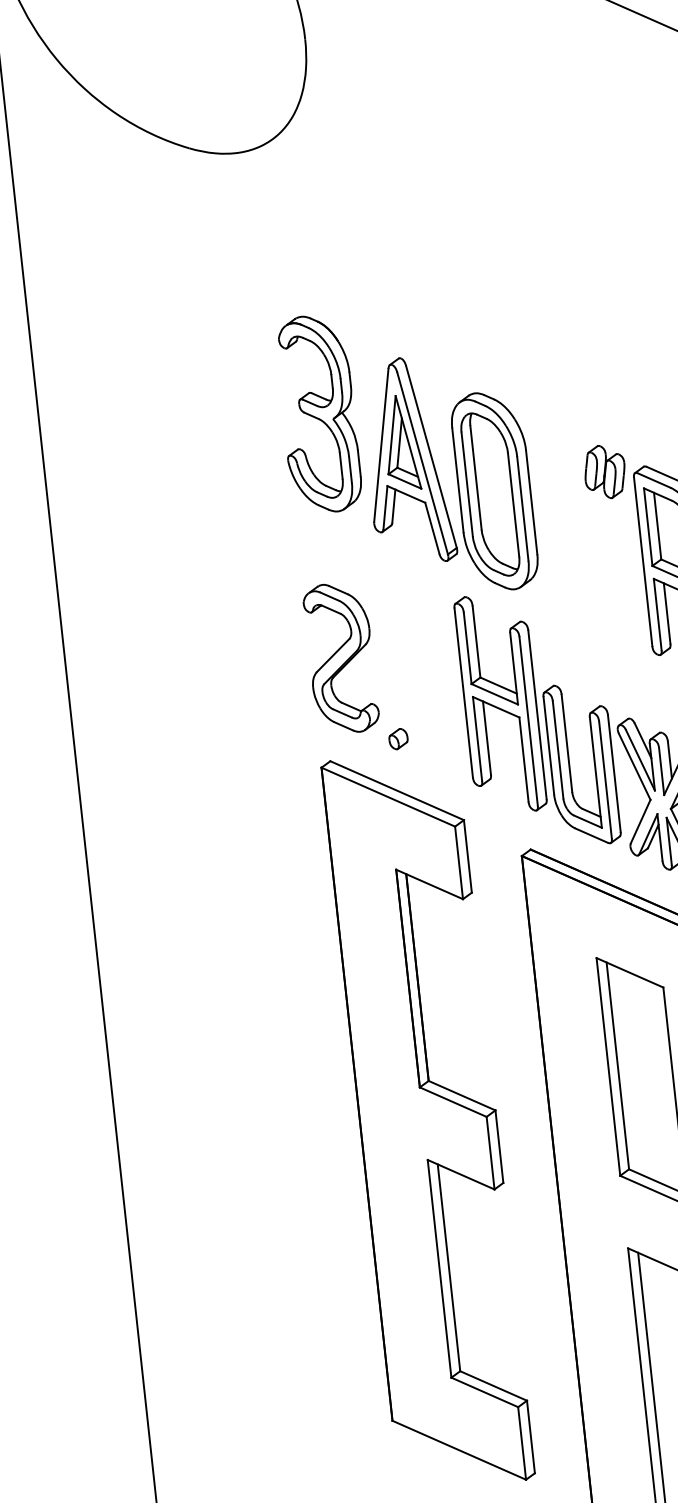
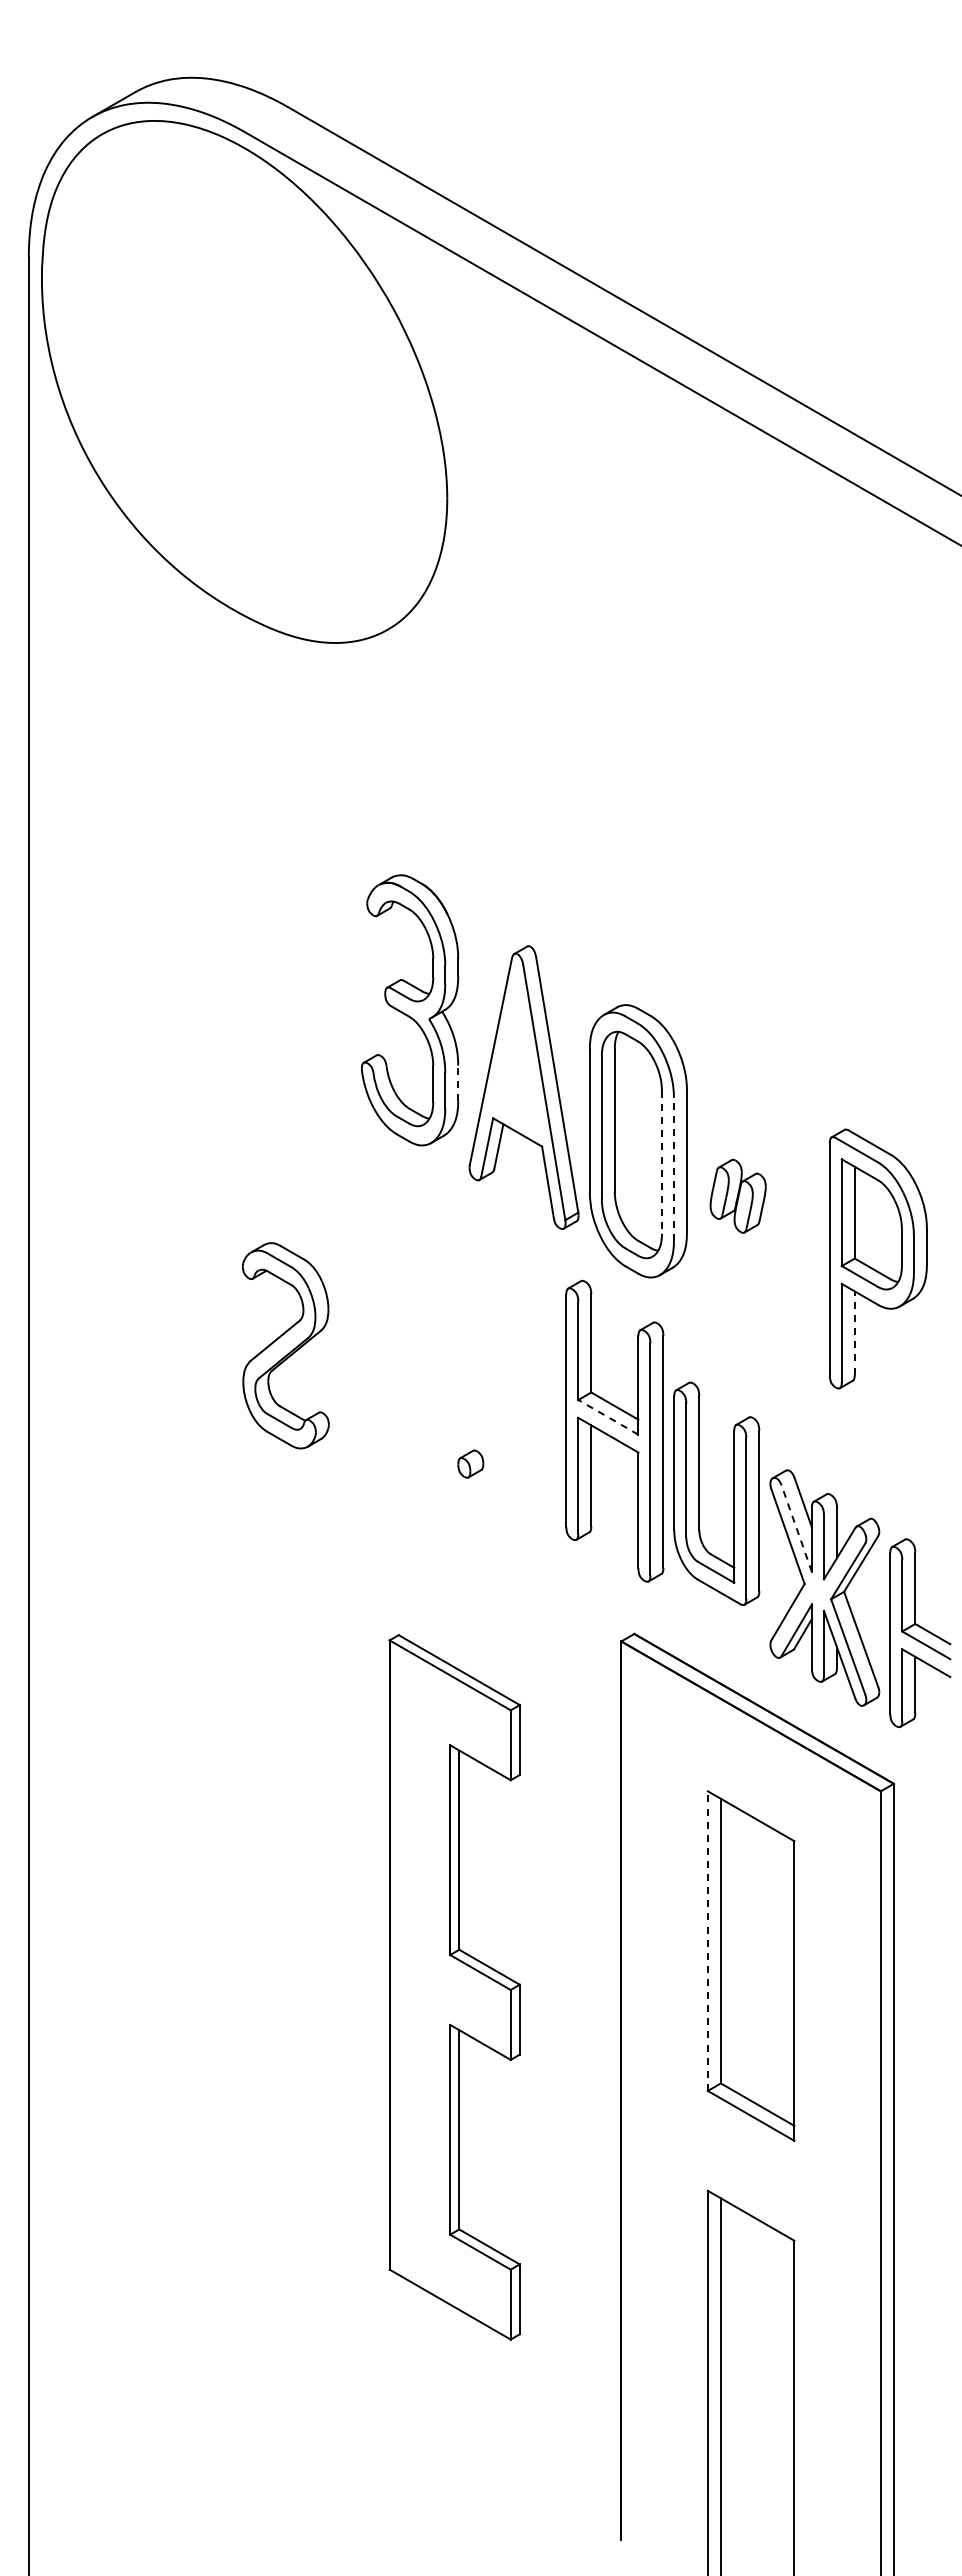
part: (400, 442) -> (517, 1061), removed
line: (359, 463) -> (458, 1083), solid -> dashed
part: (604, 471) -> (737, 1195), moved
line: (513, 504) -> (661, 1162), solid -> dashed
line: (522, 508) -> (673, 1168), solid -> dashed
line: (666, 613) -> (854, 1333), solid -> dashed
part: (340, 658) -> (285, 1345), moved
line: (494, 694) -> (608, 1417), solid -> dashed
line: (640, 760) -> (796, 1528), solid -> dashed
part: (569, 765) -> (699, 1493), moved
line: (608, 1067) -> (707, 1941), solid -> dashed
part: (427, 1120) -> (454, 1987), size x0.7

